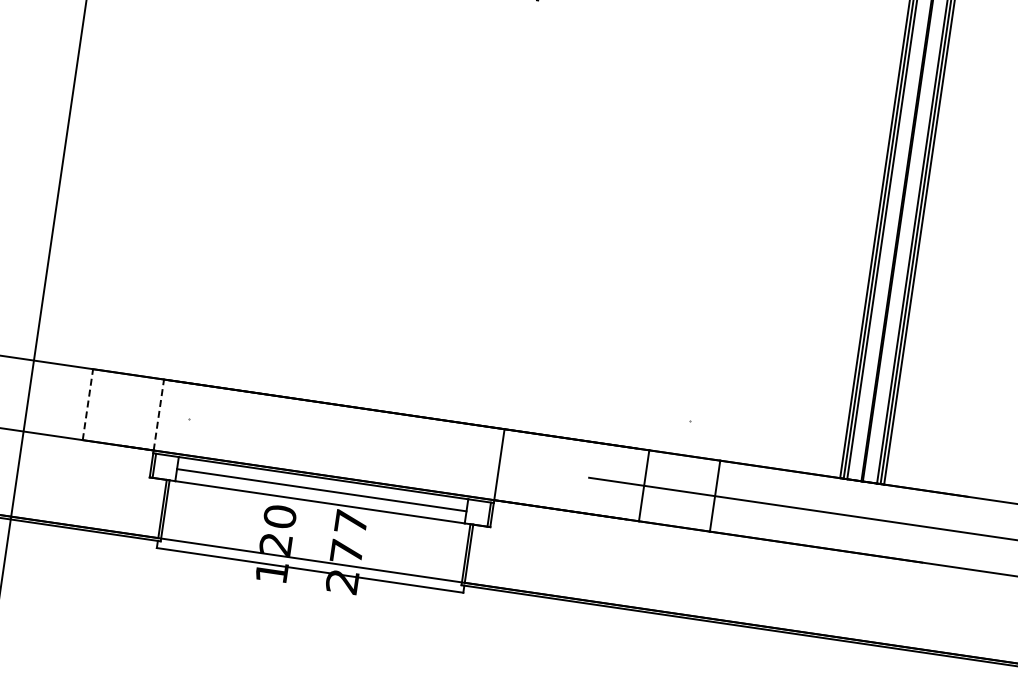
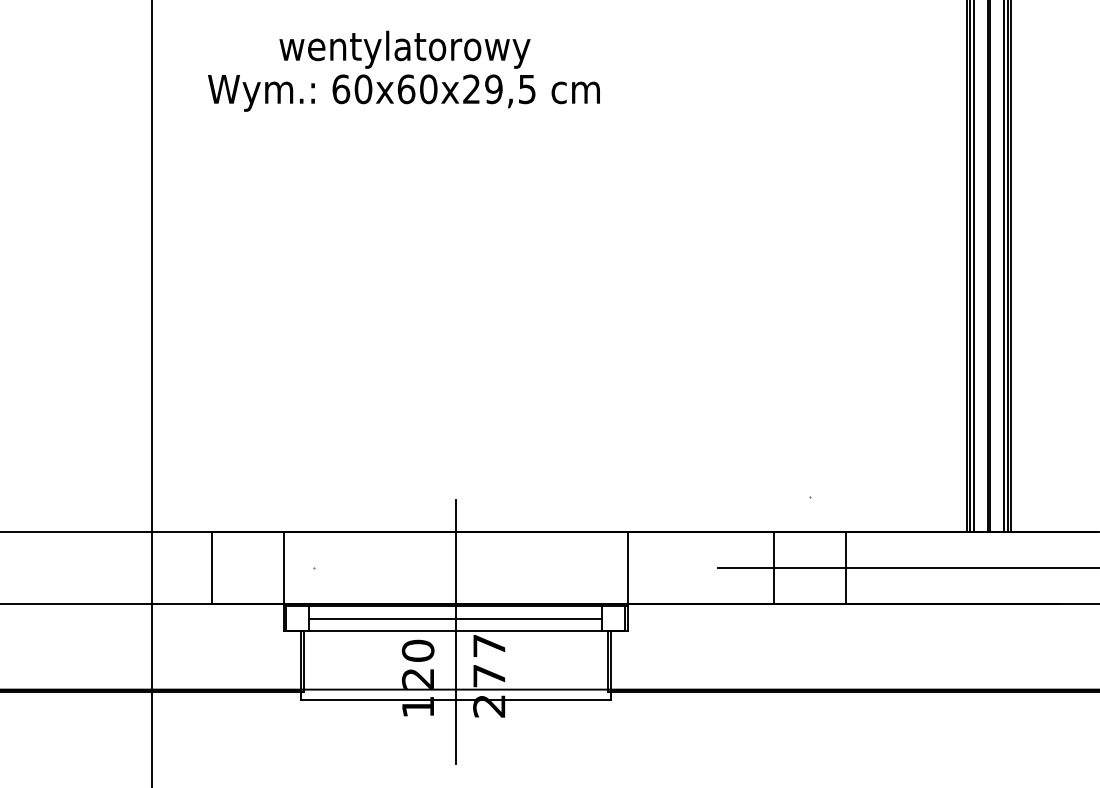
line: (87, 404) -> (211, 567), dashed -> solid
line: (158, 414) -> (283, 567), dashed -> solid
line: (319, 503) -> (455, 632), added

